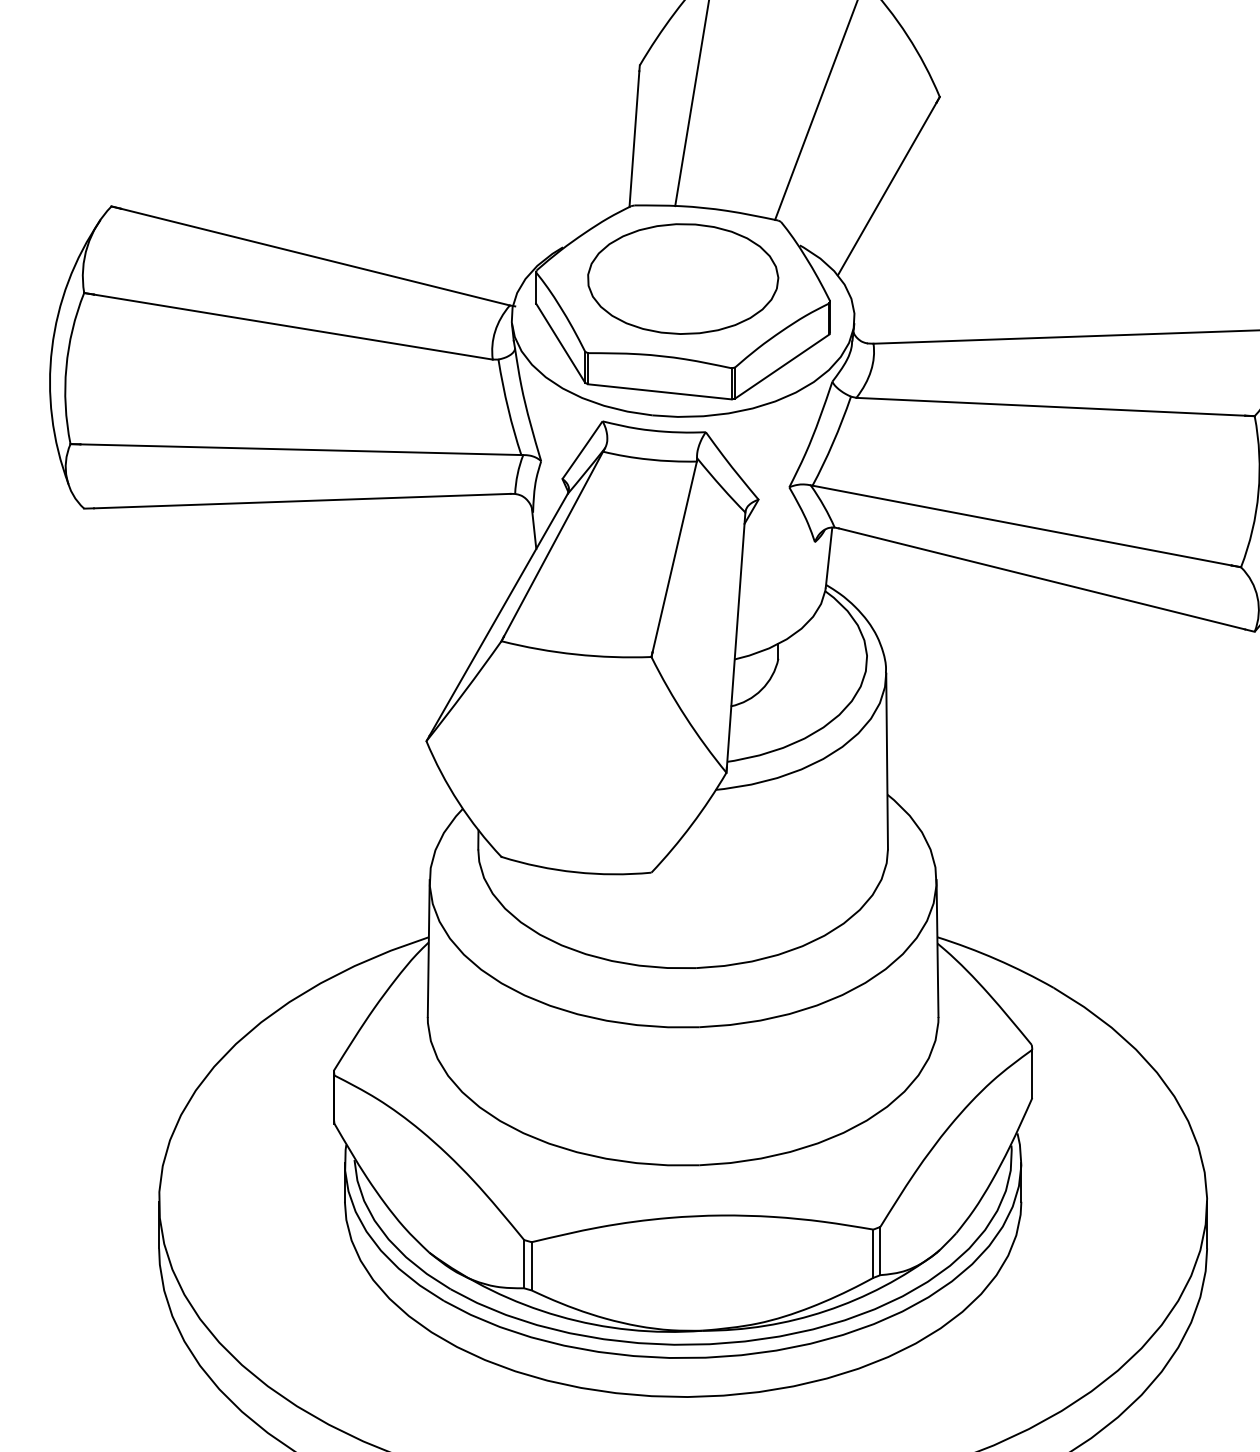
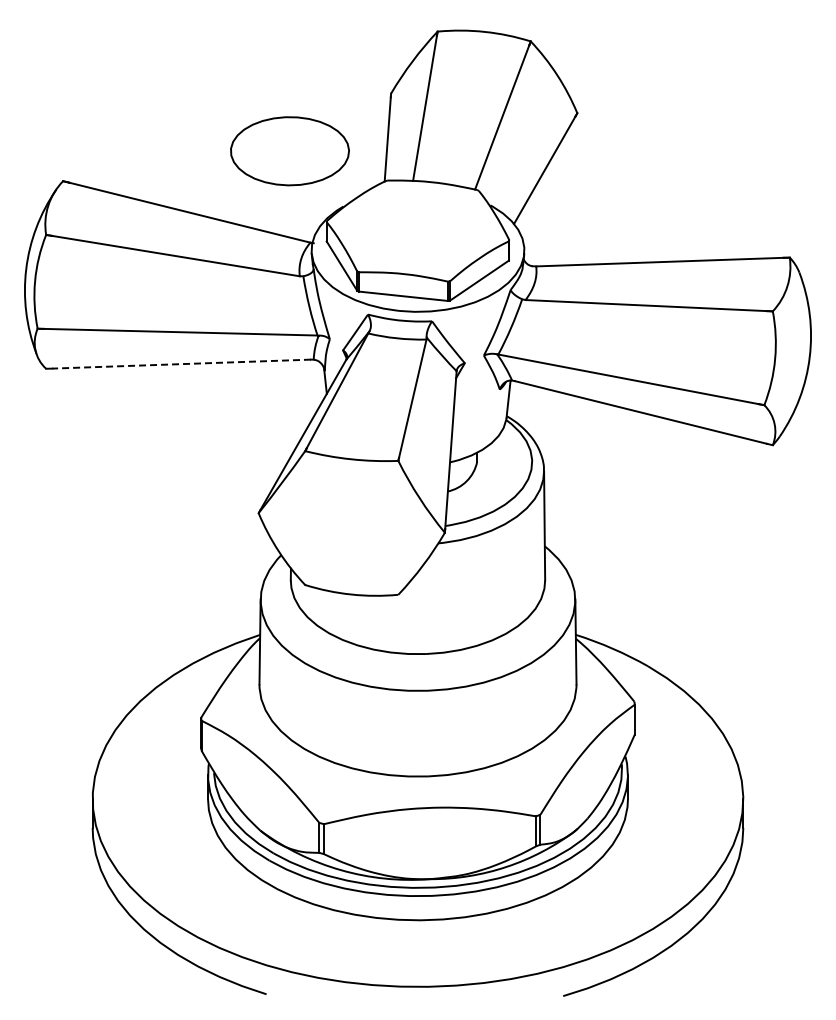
part: (682, 279) -> (289, 151), moved
line: (302, 501) -> (181, 364), solid -> dashed

